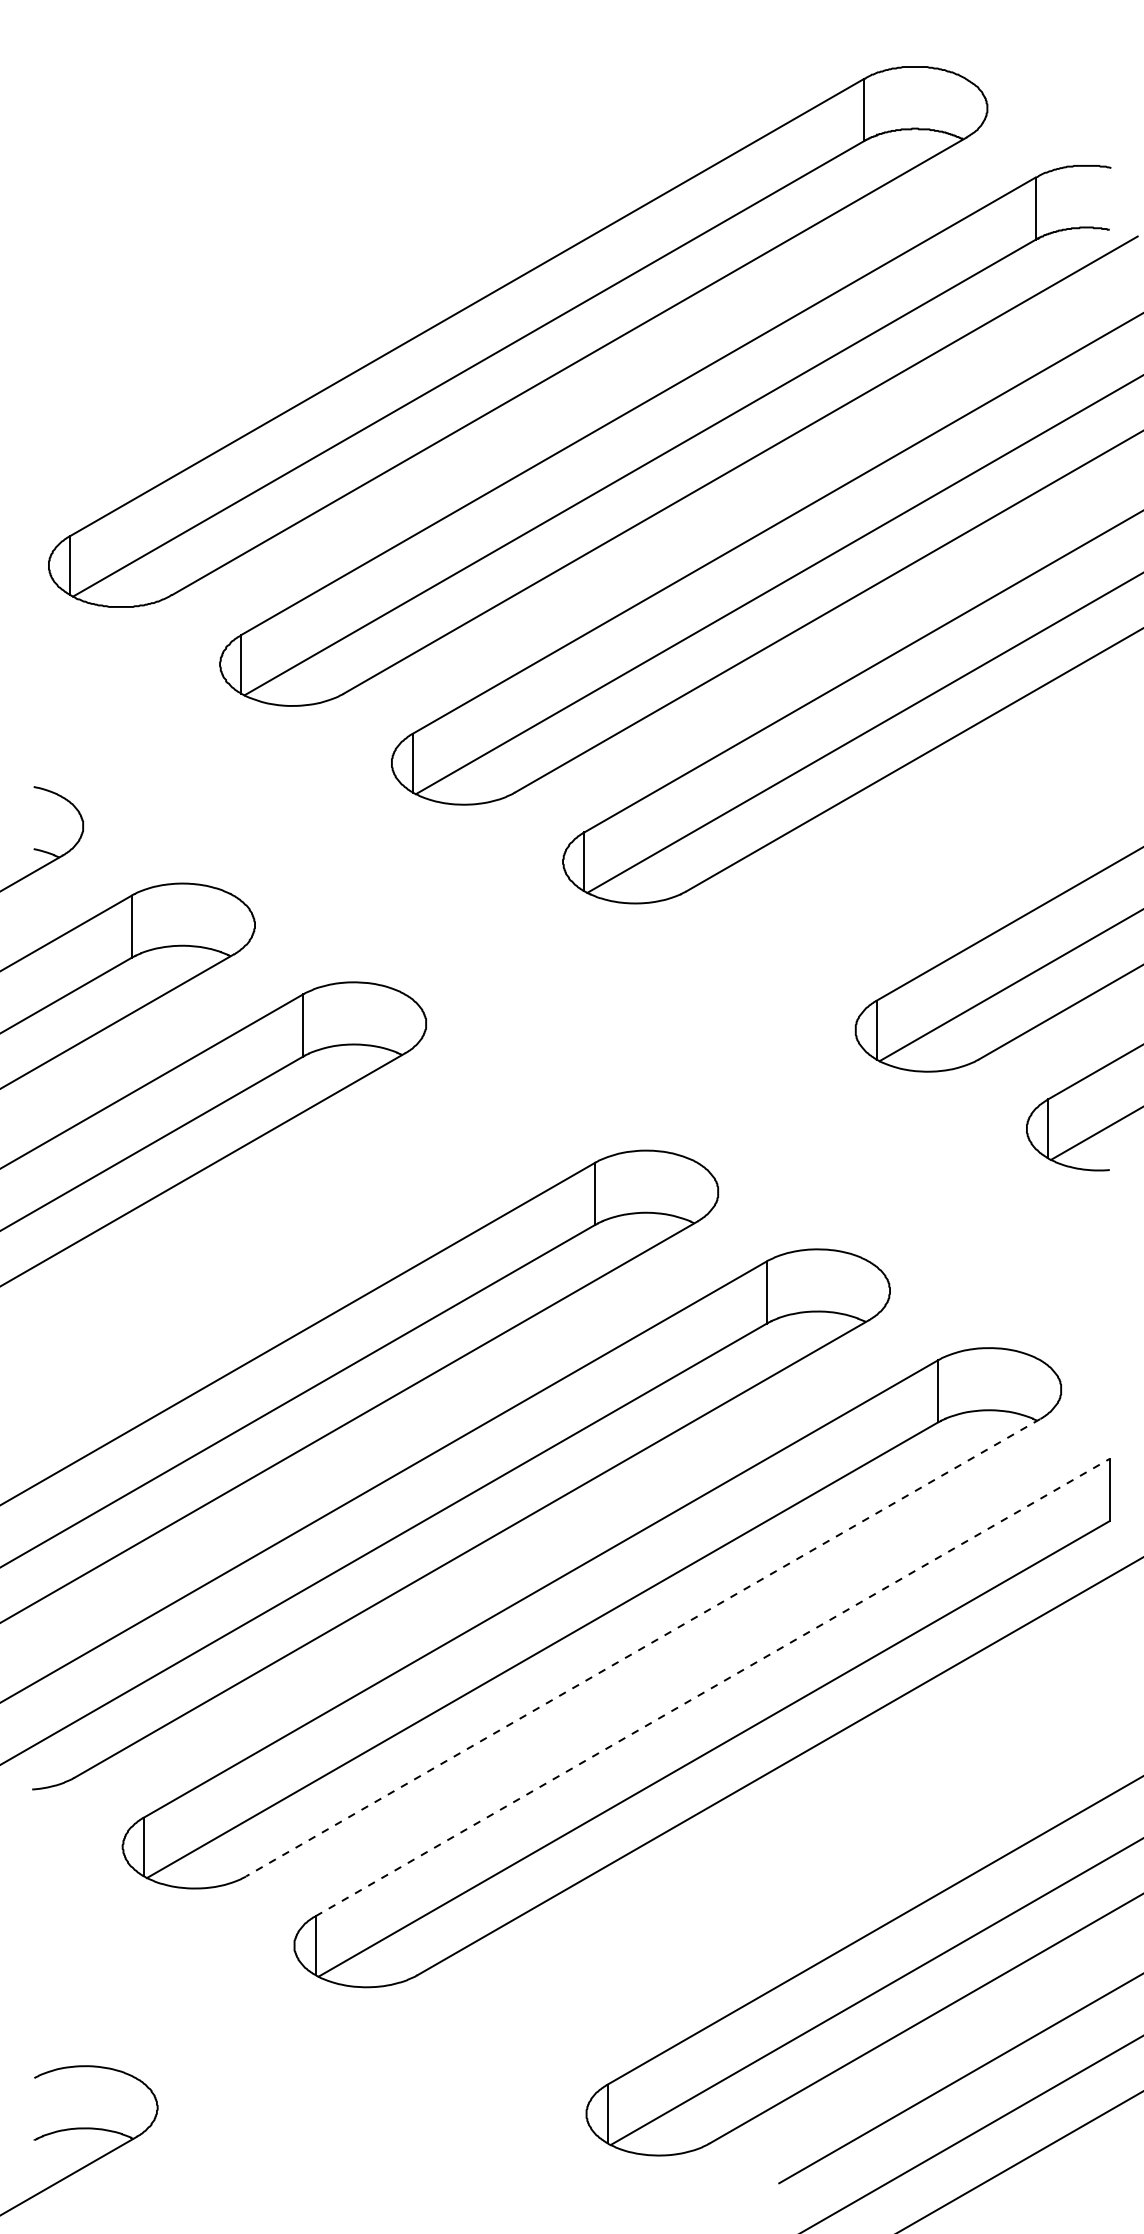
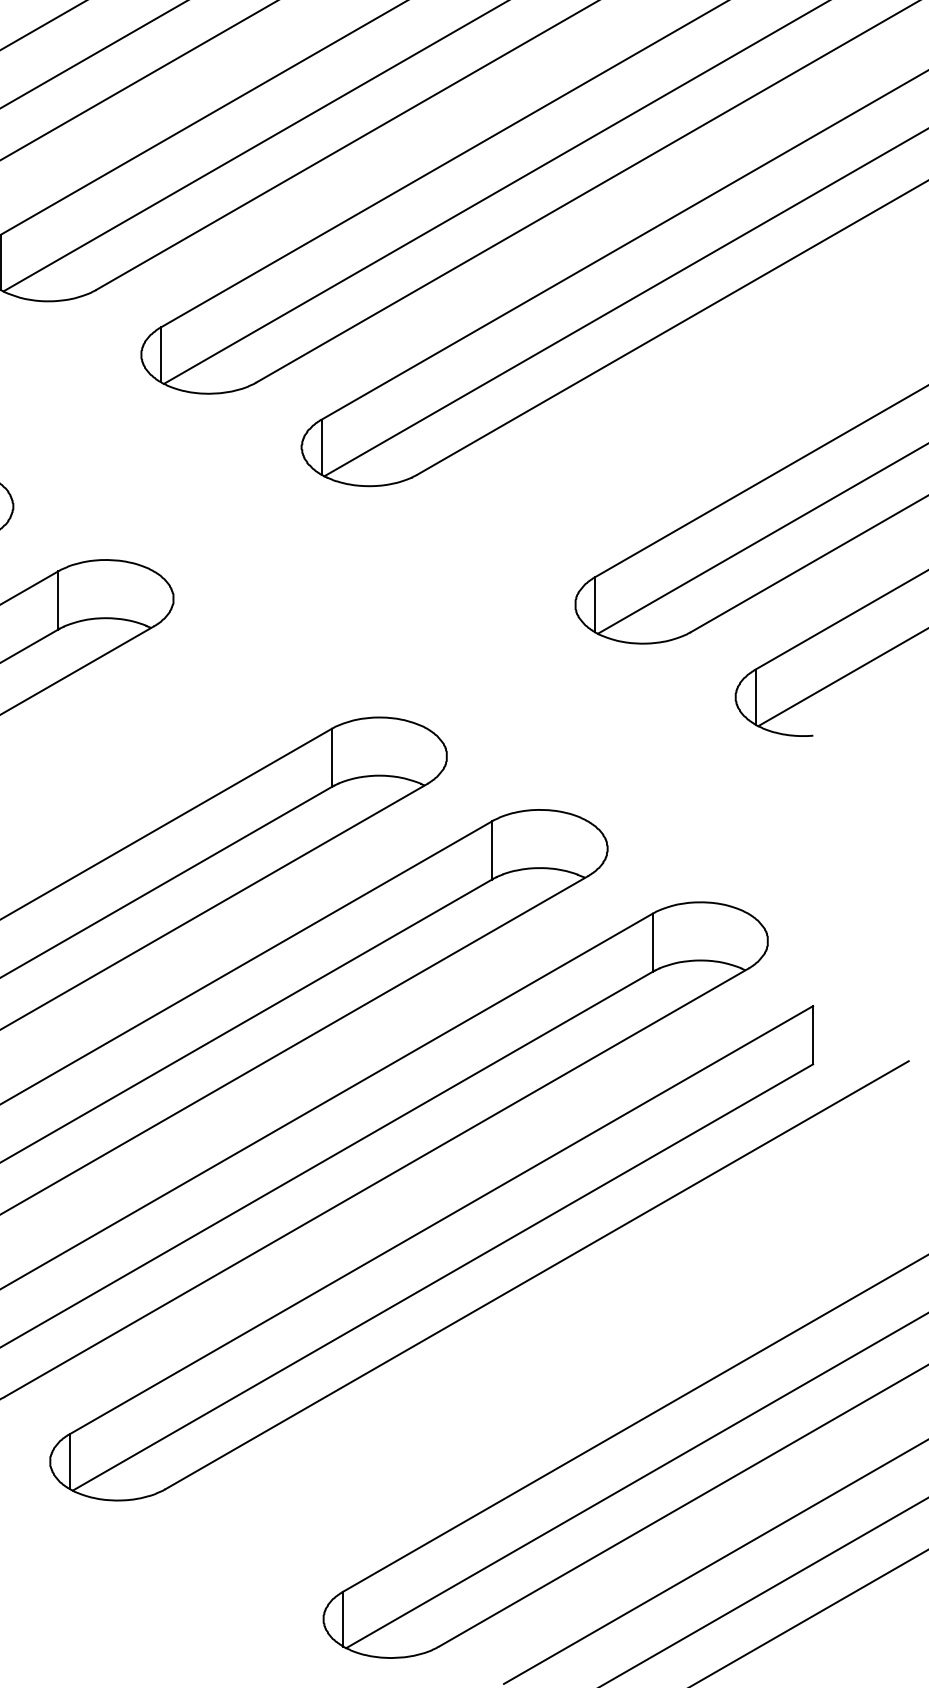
line: (642, 1647) -> (375, 1182), dashed -> solid
line: (713, 1687) -> (442, 1219), dashed -> solid

